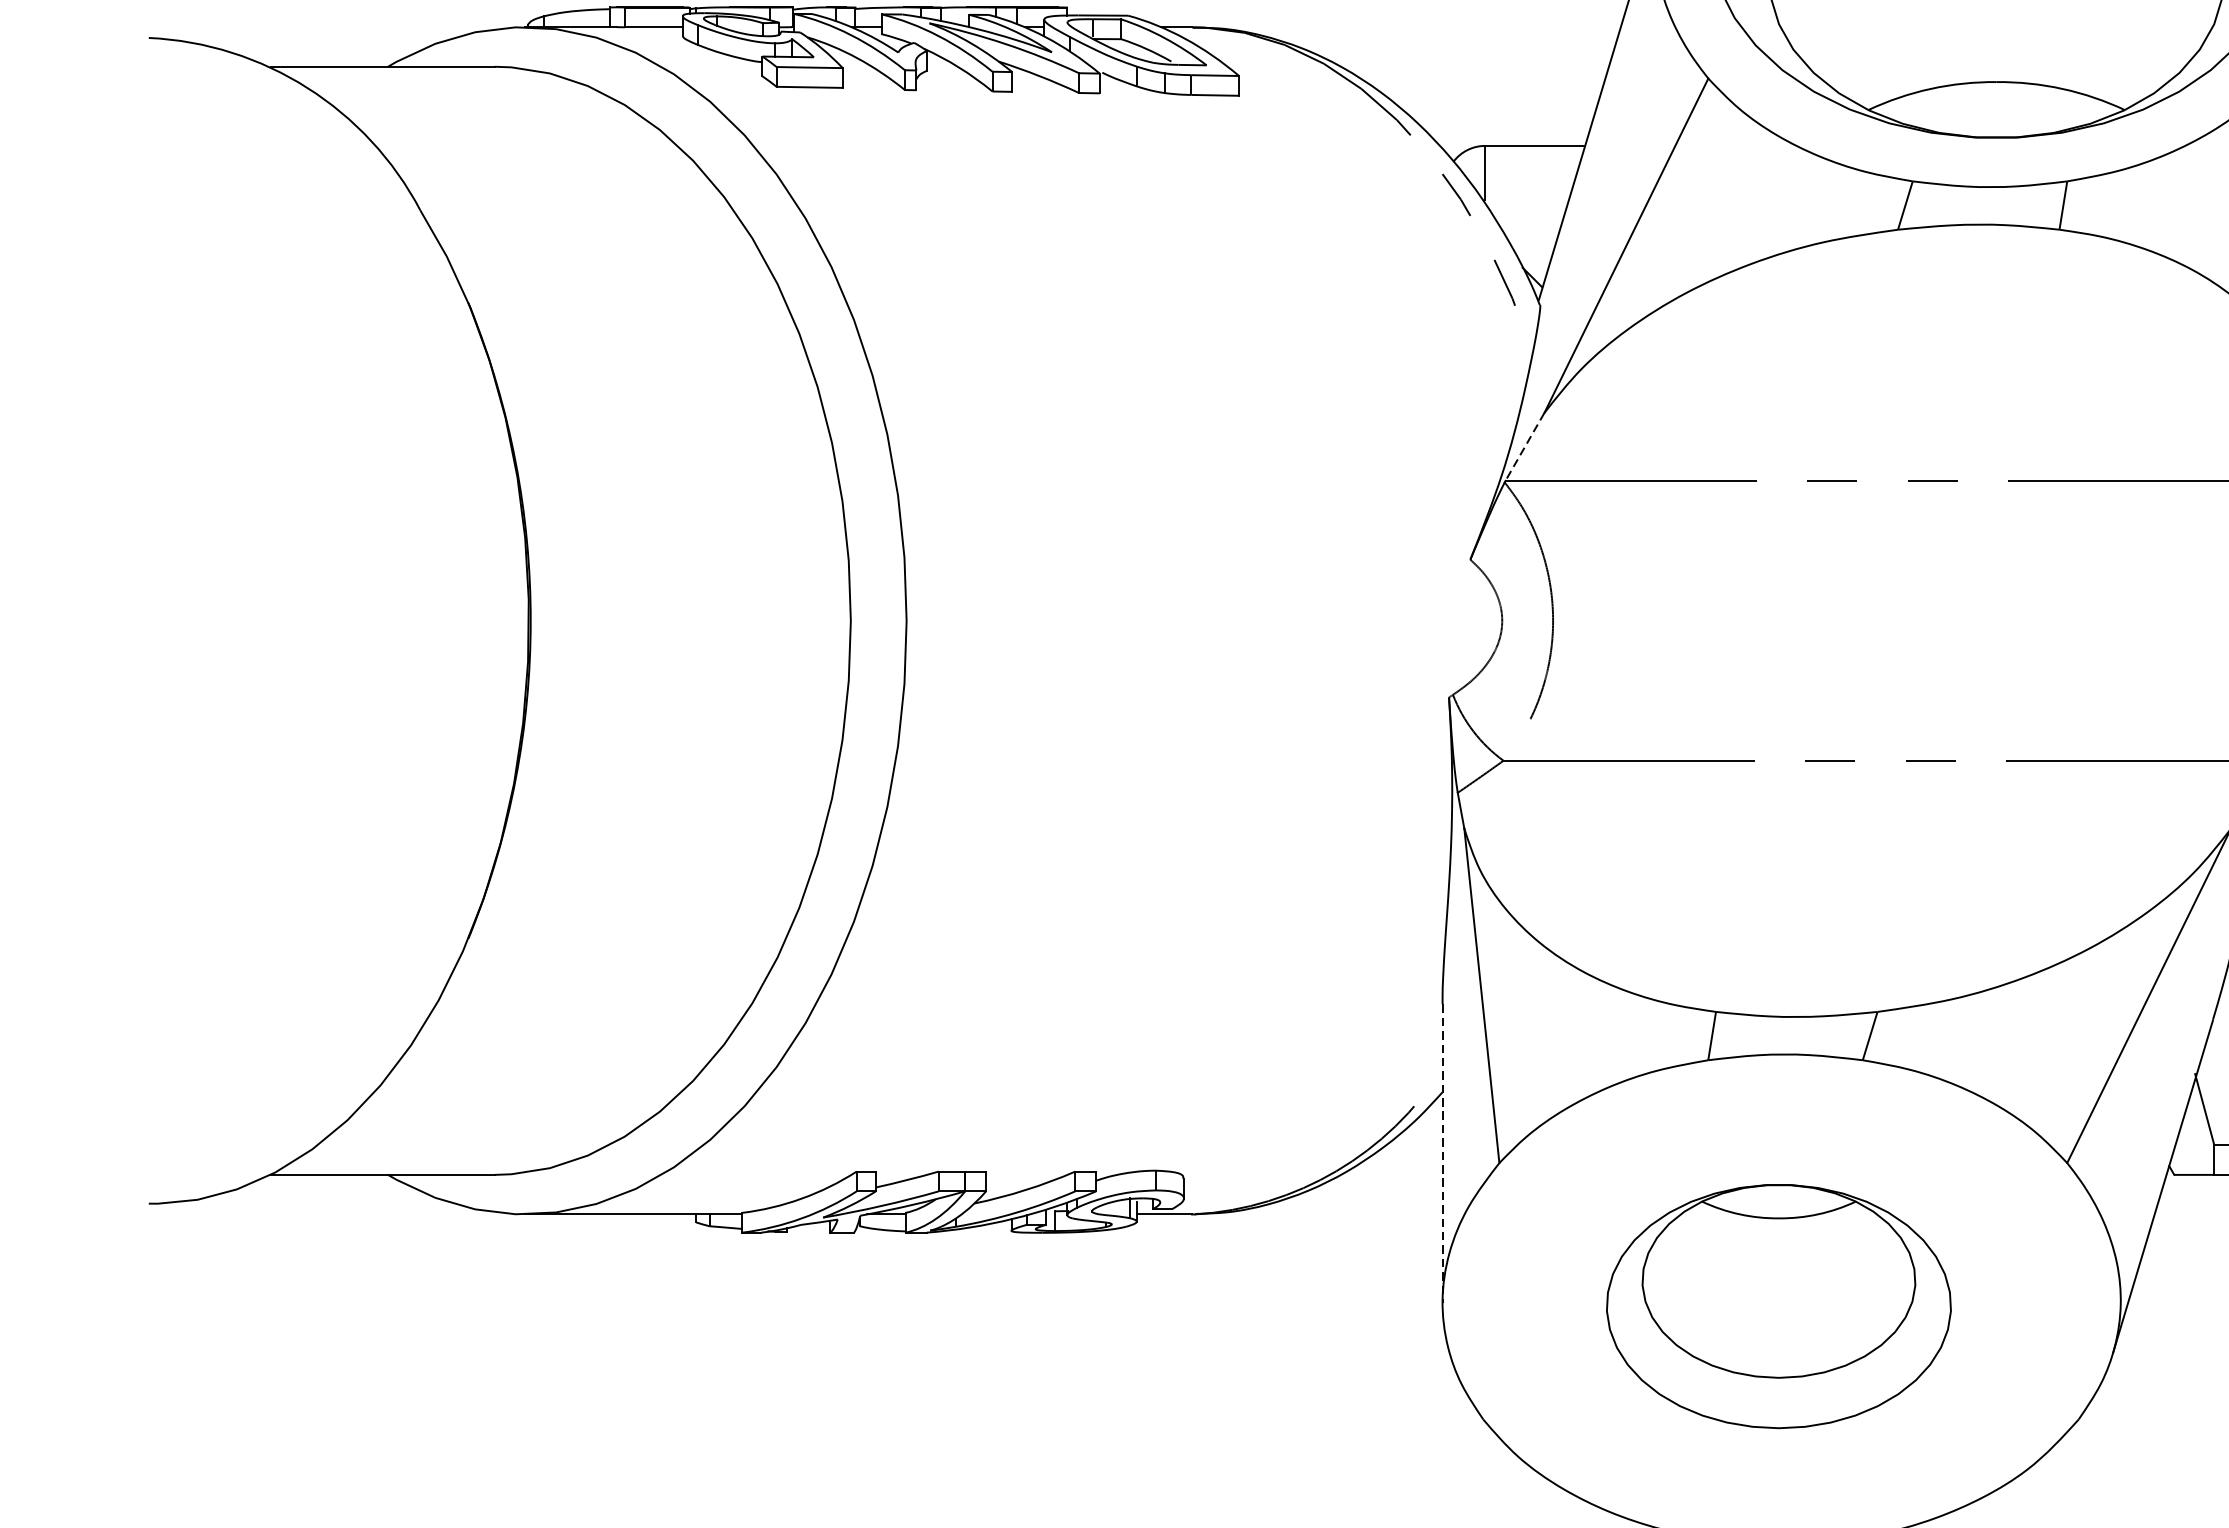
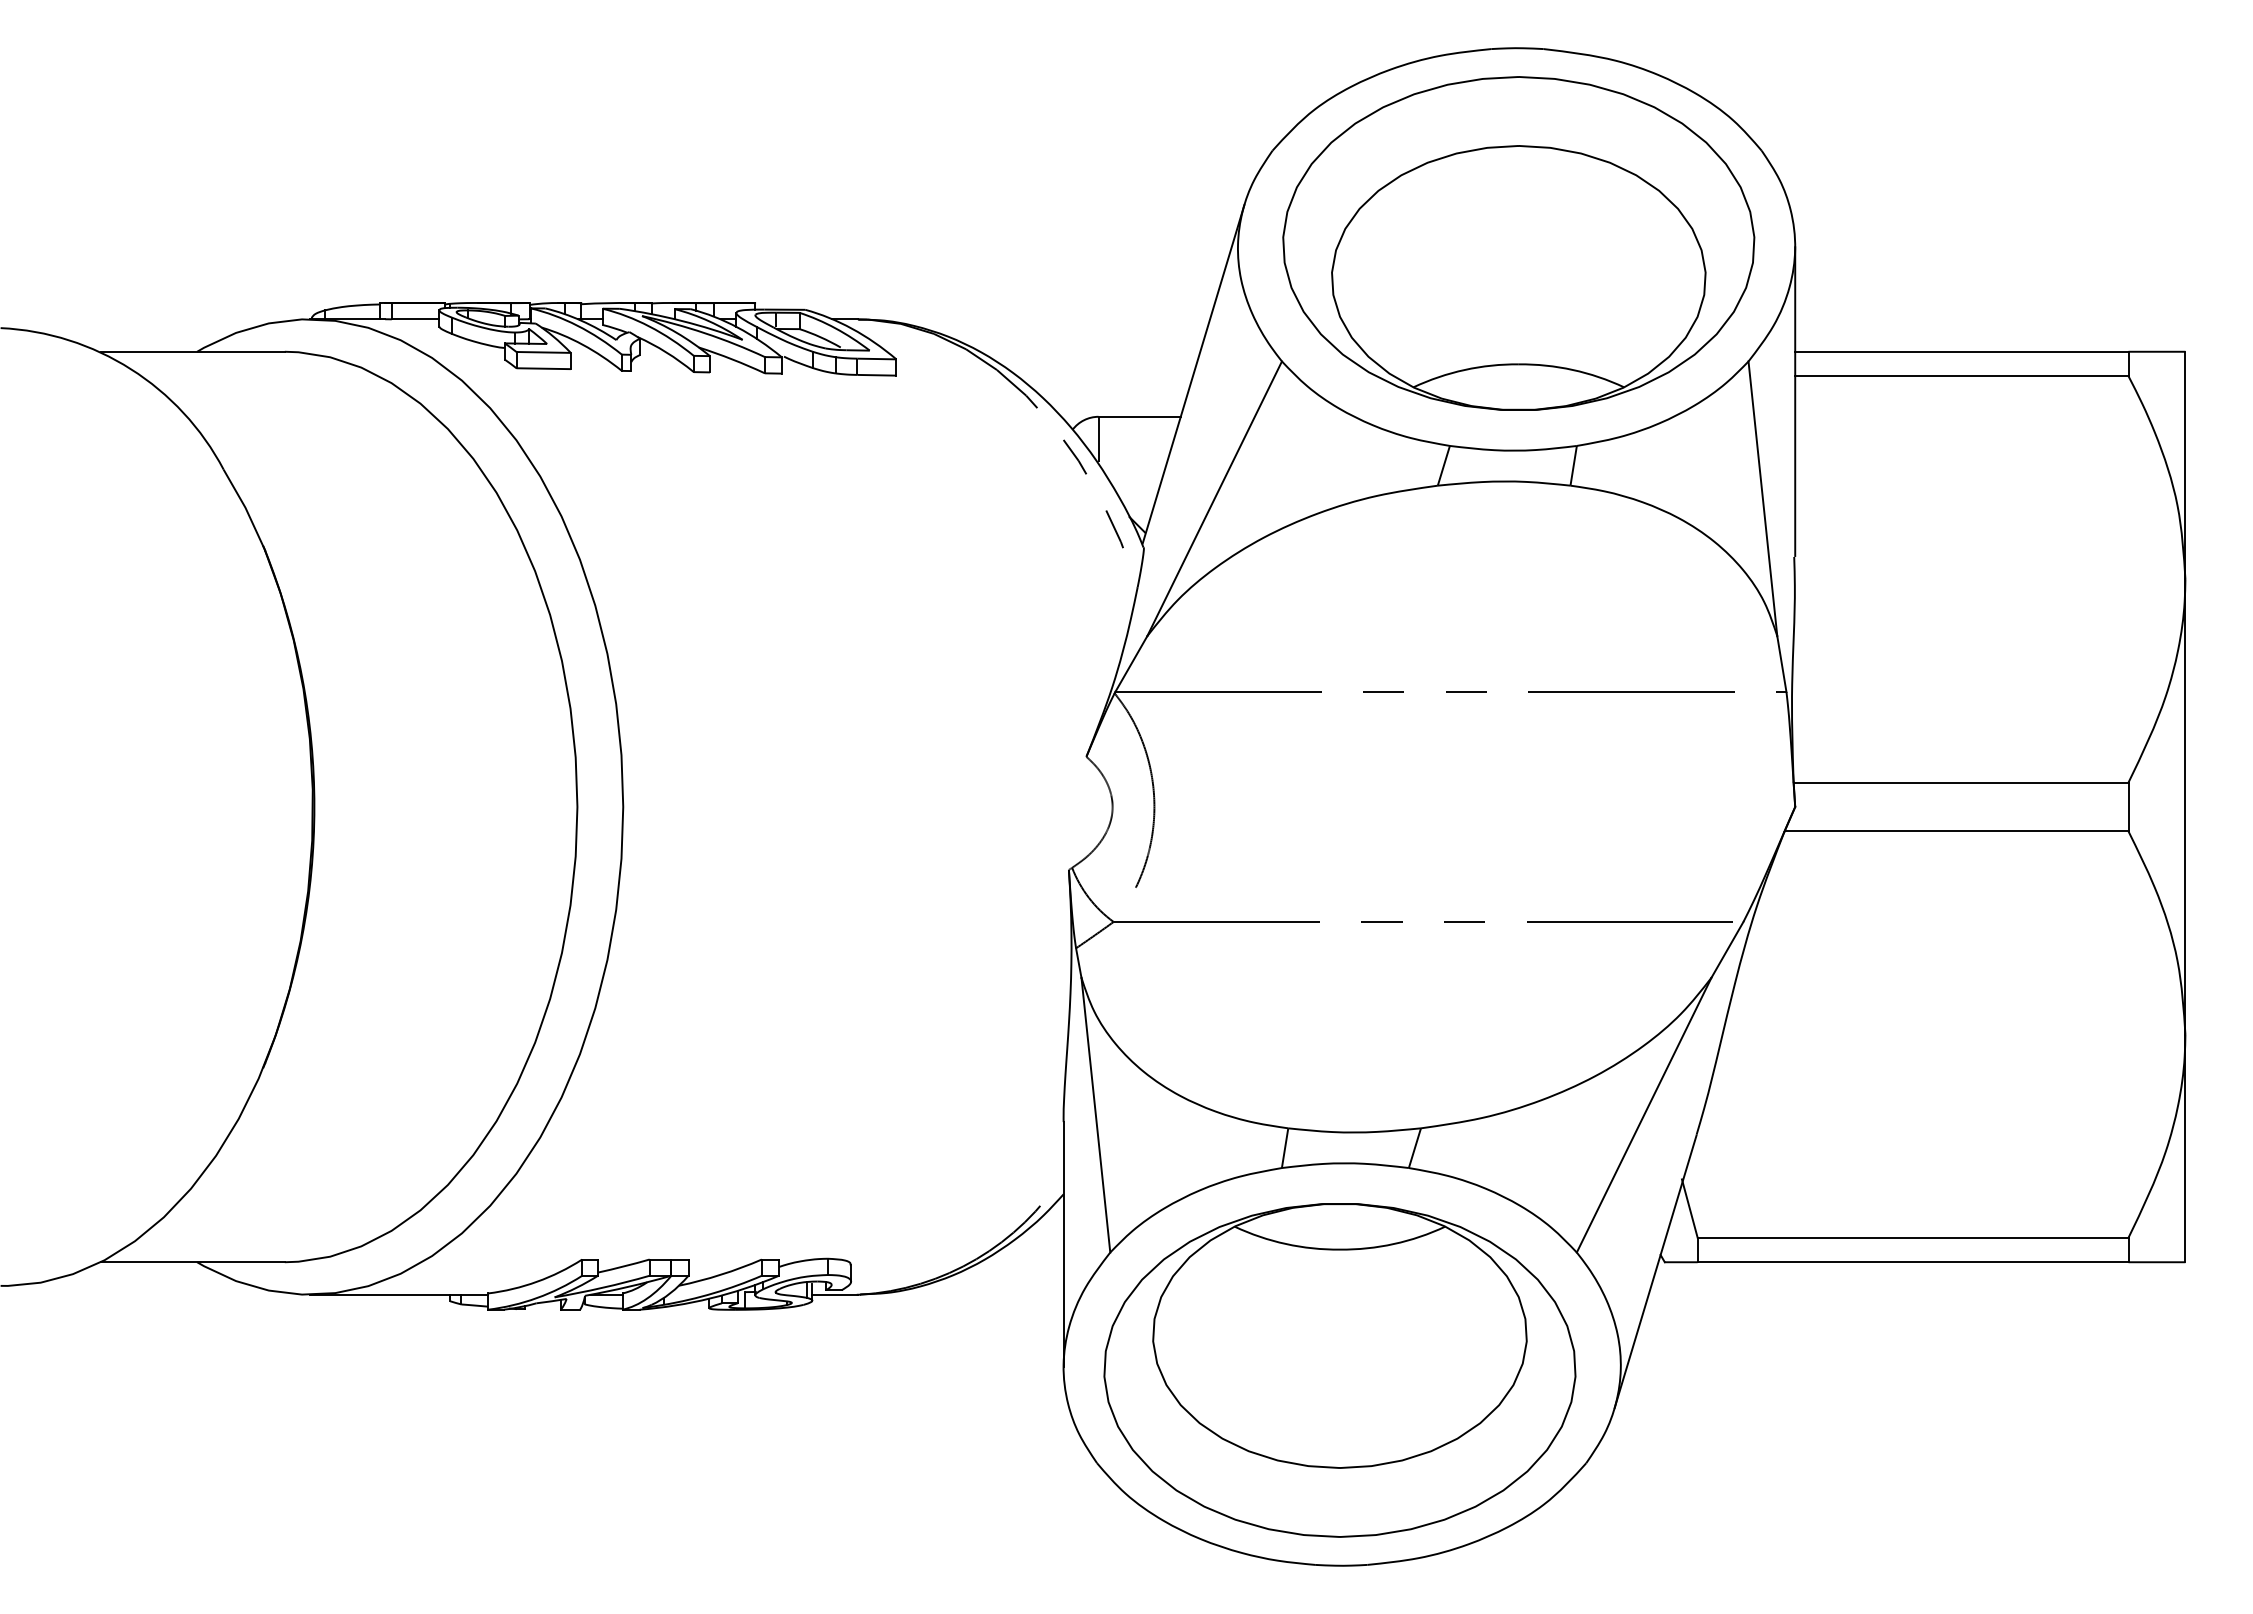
line: (1525, 447) -> (1131, 664), dashed -> solid
line: (1442, 1153) -> (1063, 1244), dashed -> solid
part: (1778, 1306) -> (1339, 1370), size x1.67

